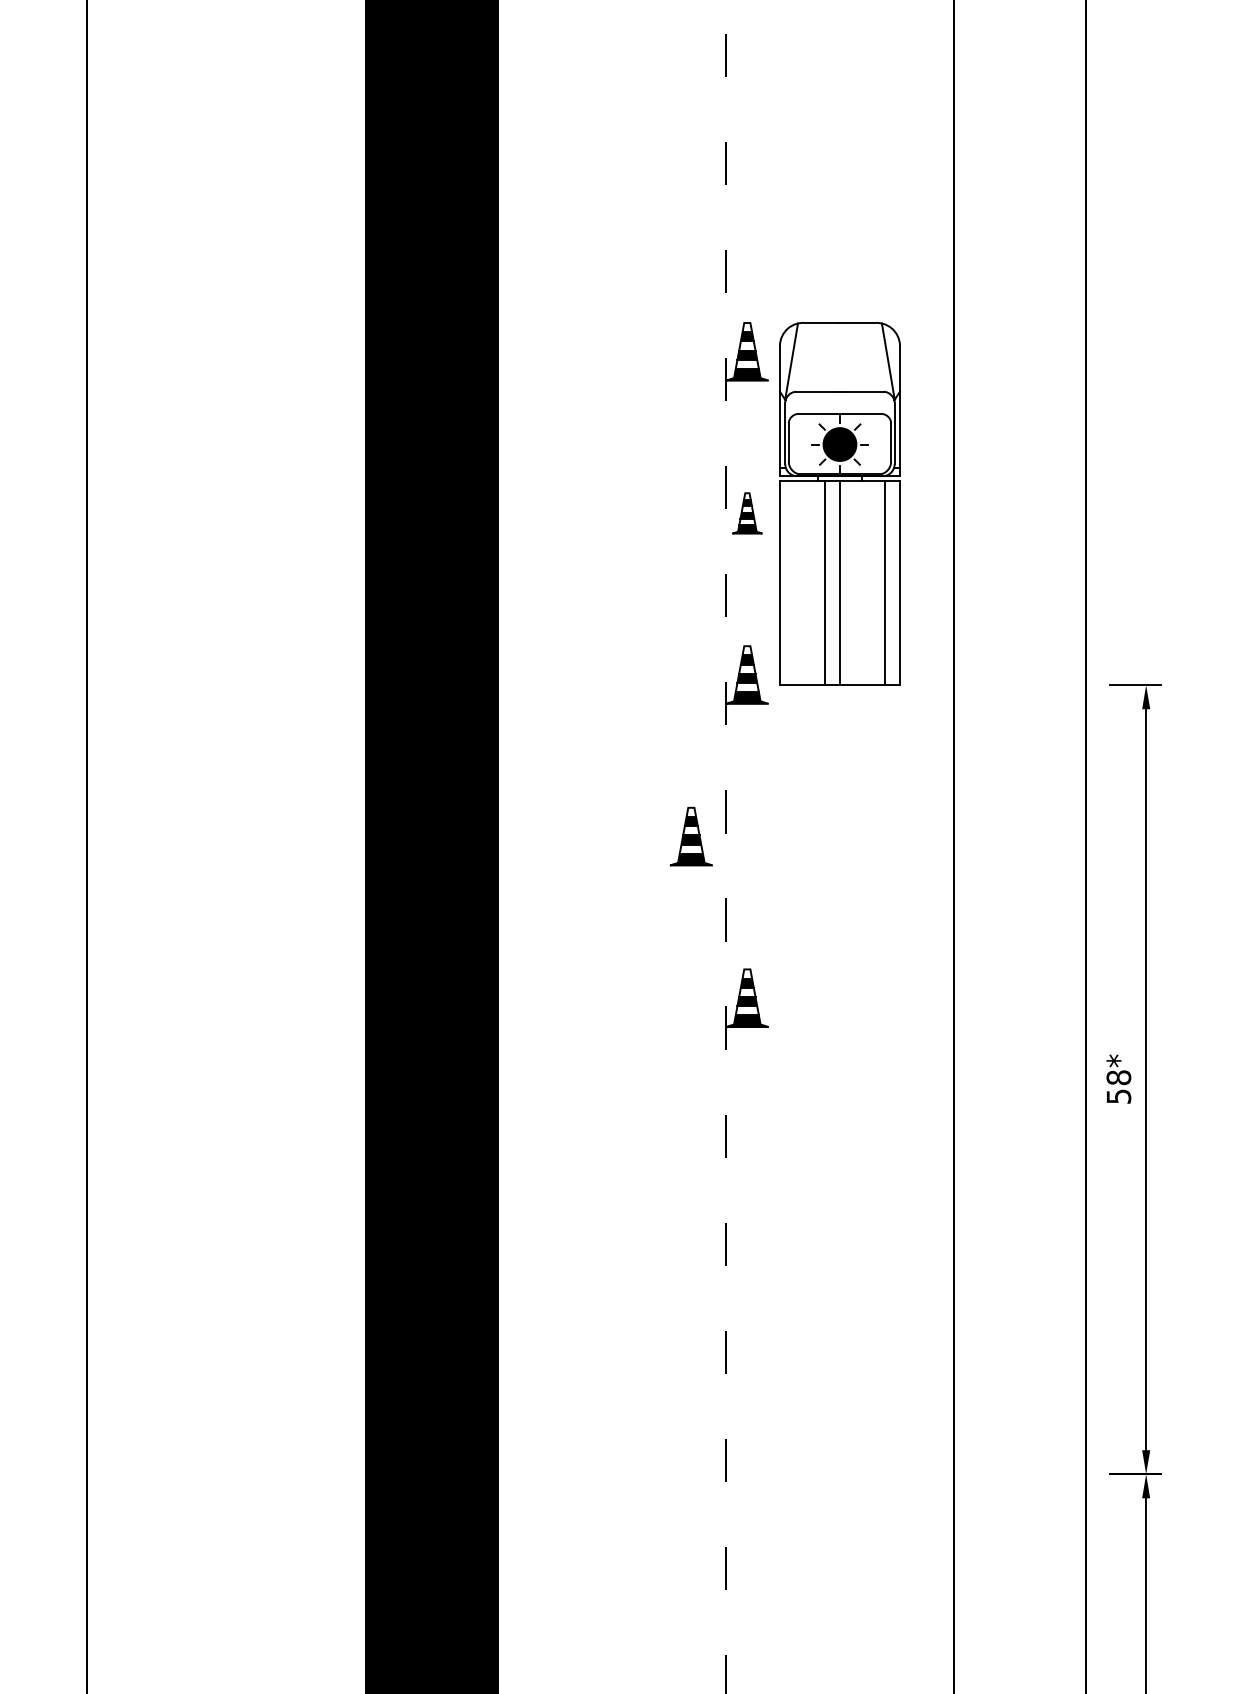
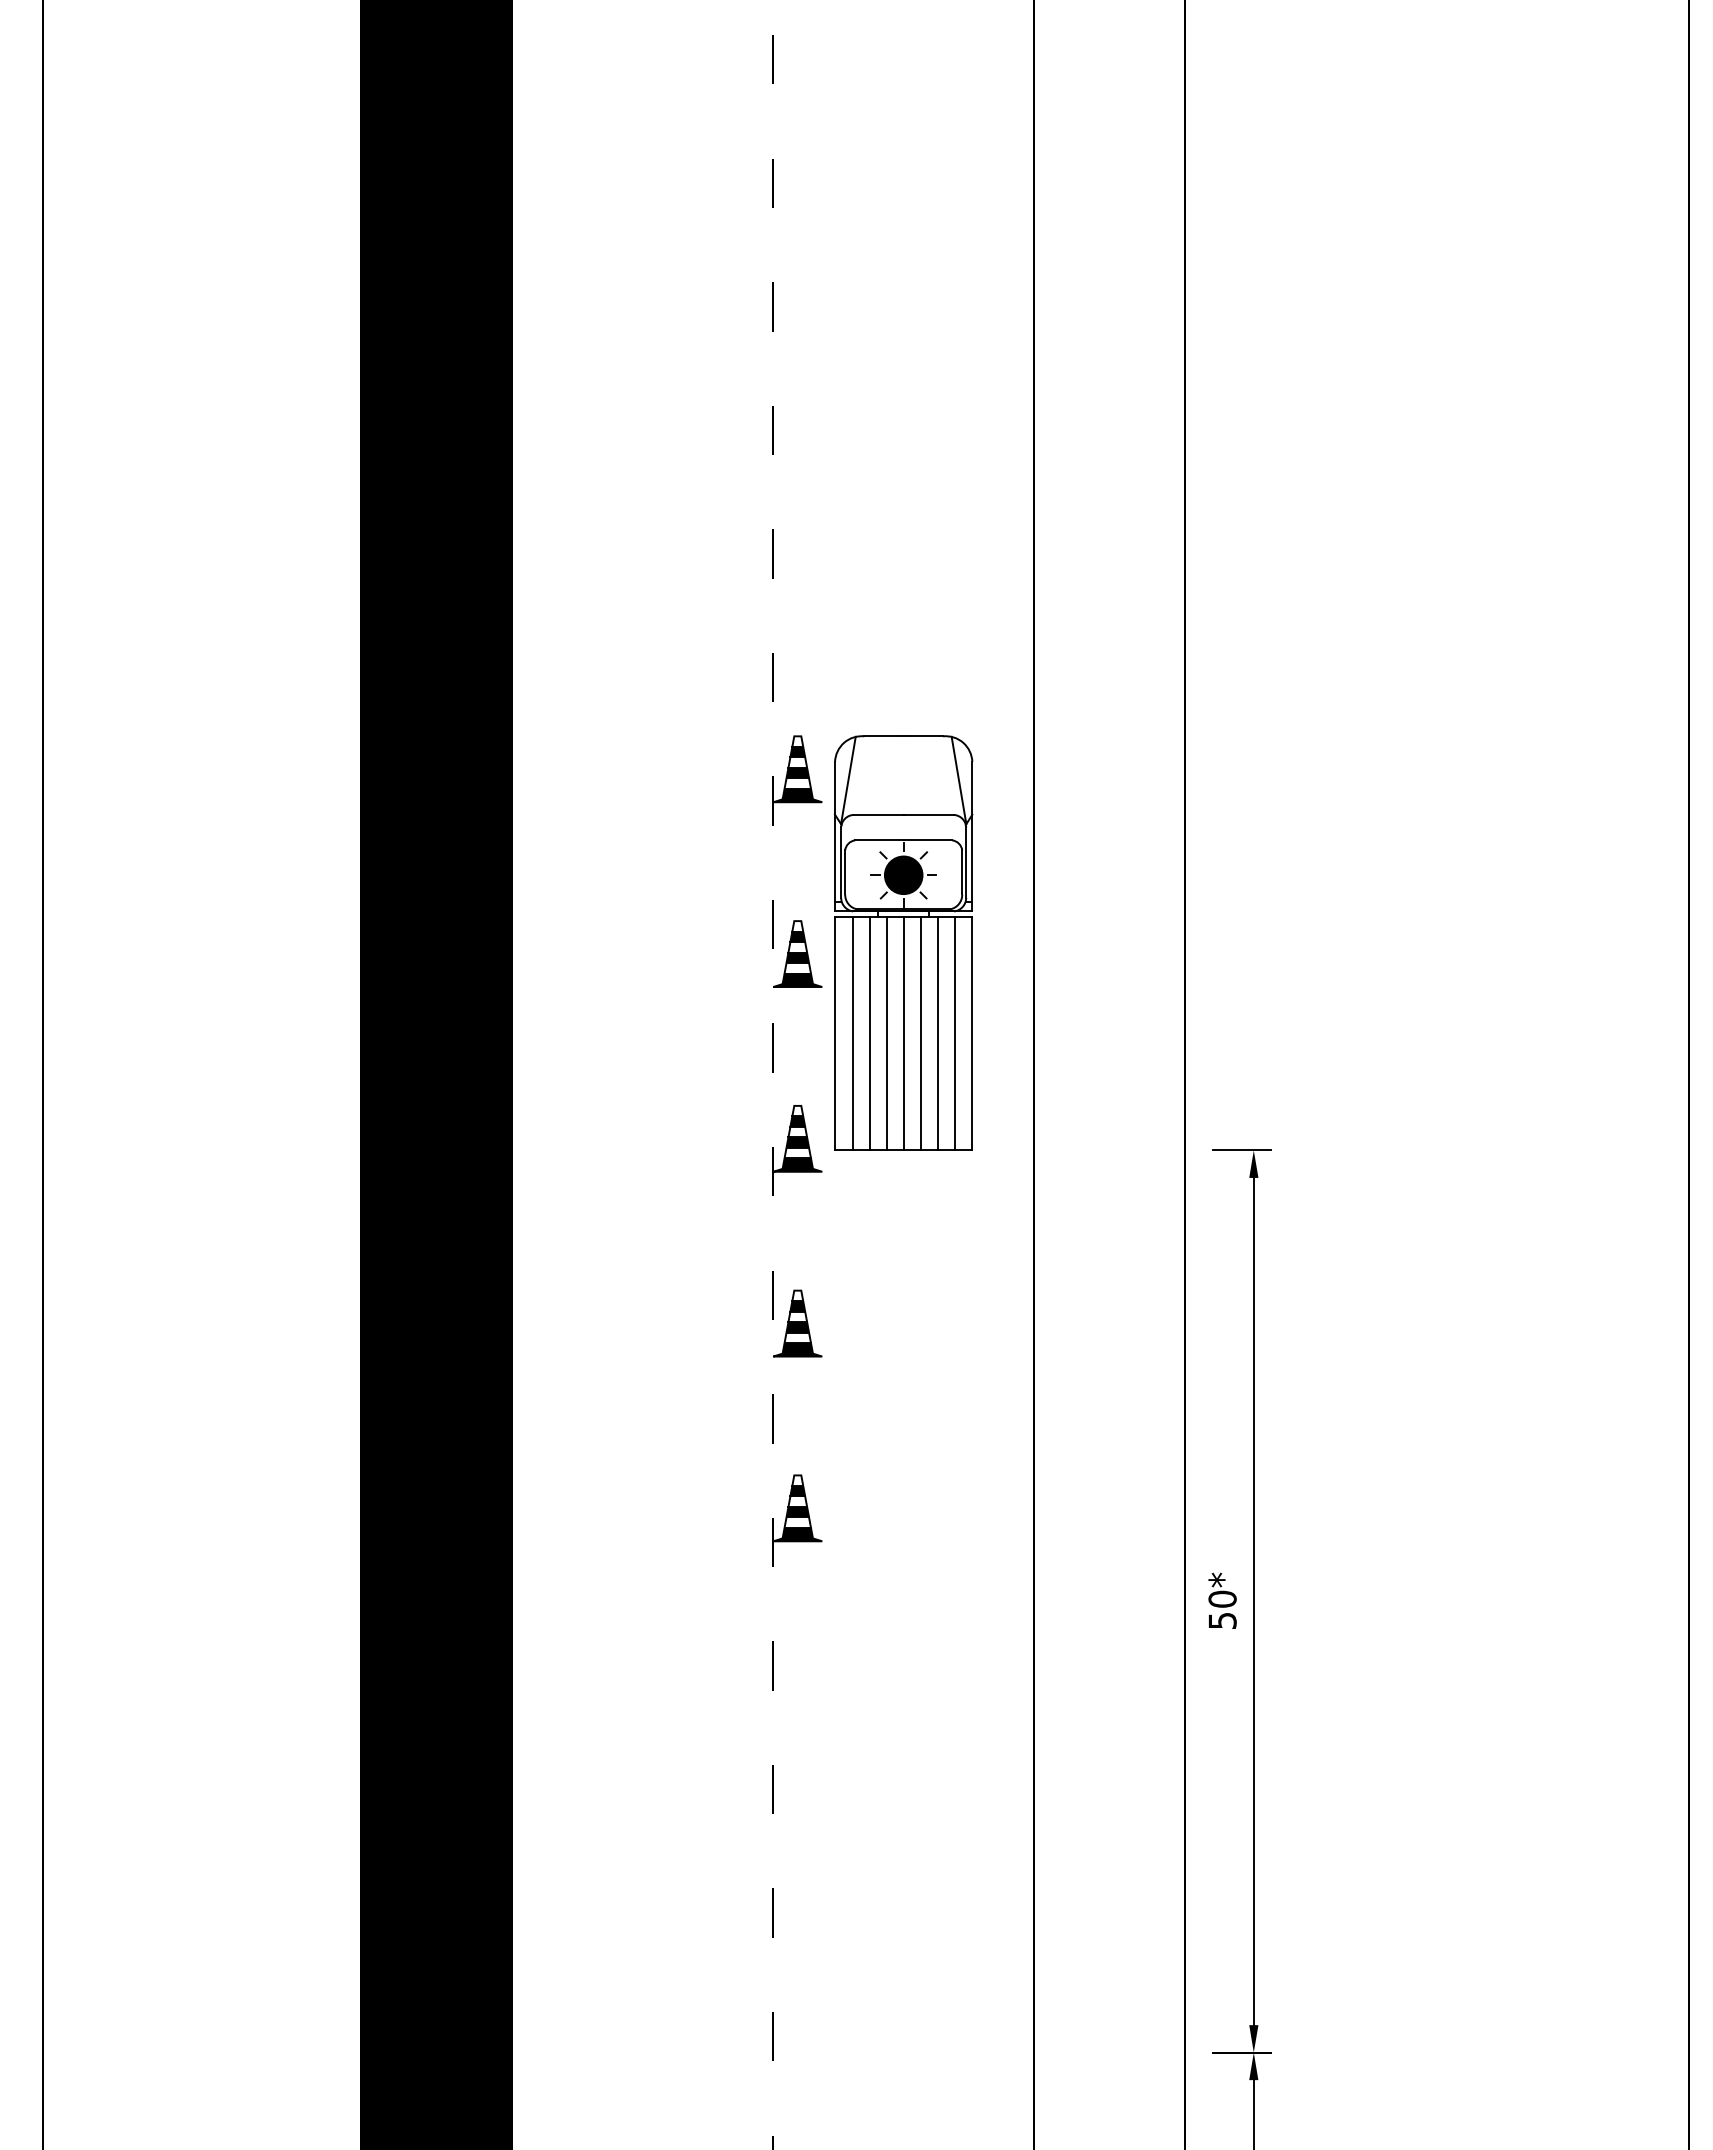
part: (747, 512) -> (797, 953), size x1.43
line: (795, 582) -> (852, 1033), added
line: (810, 582) -> (869, 1033), added
line: (855, 582) -> (921, 1033), added
line: (870, 582) -> (938, 1033), added
part: (691, 836) -> (797, 1323), moved
text: (1118, 1077) -> (1222, 1598), 58* -> 50*

